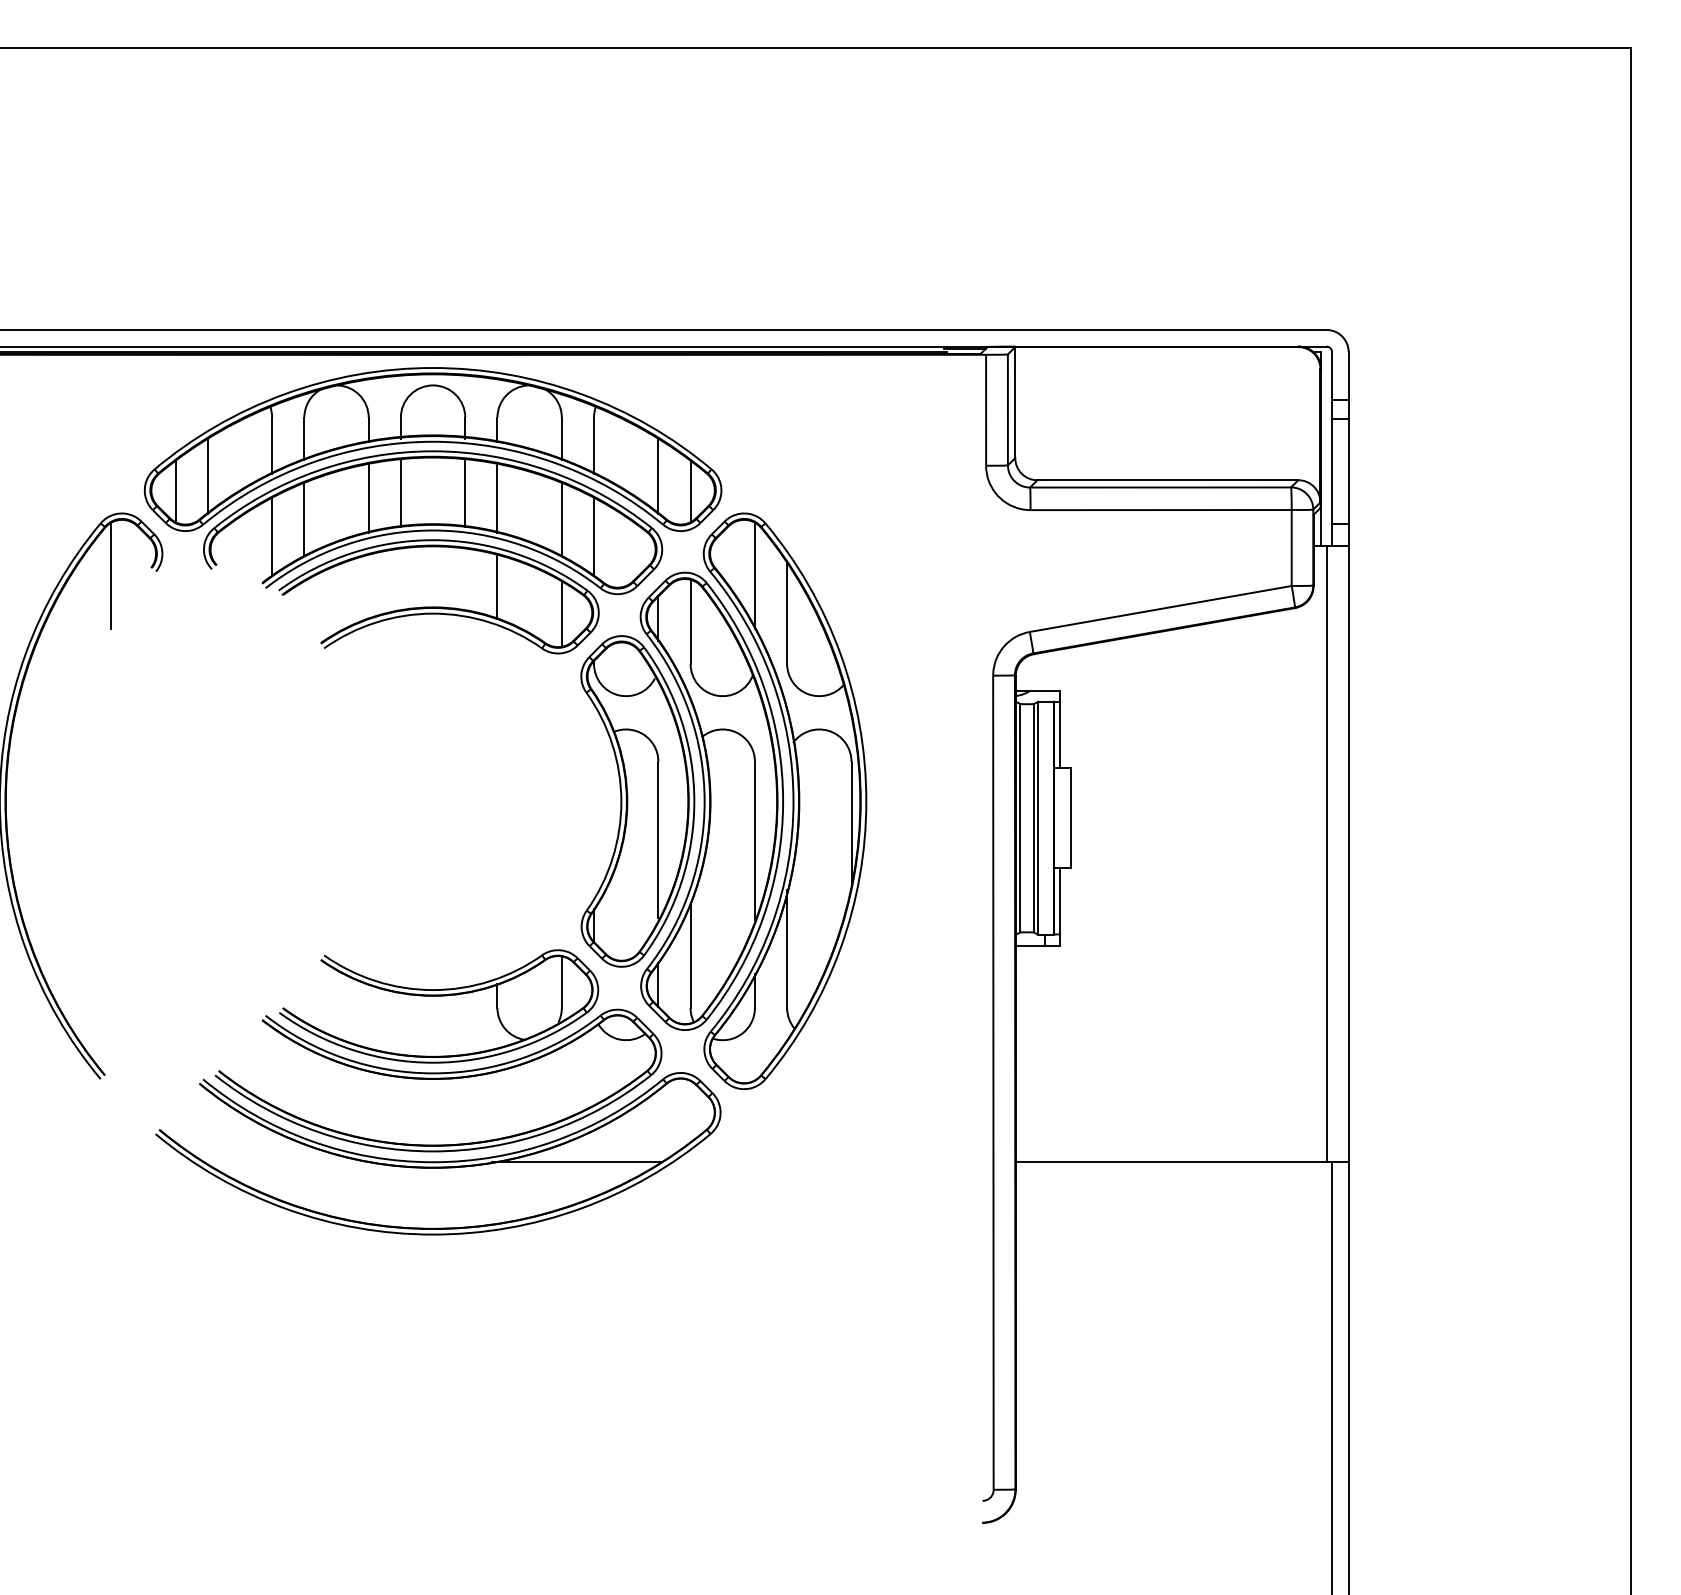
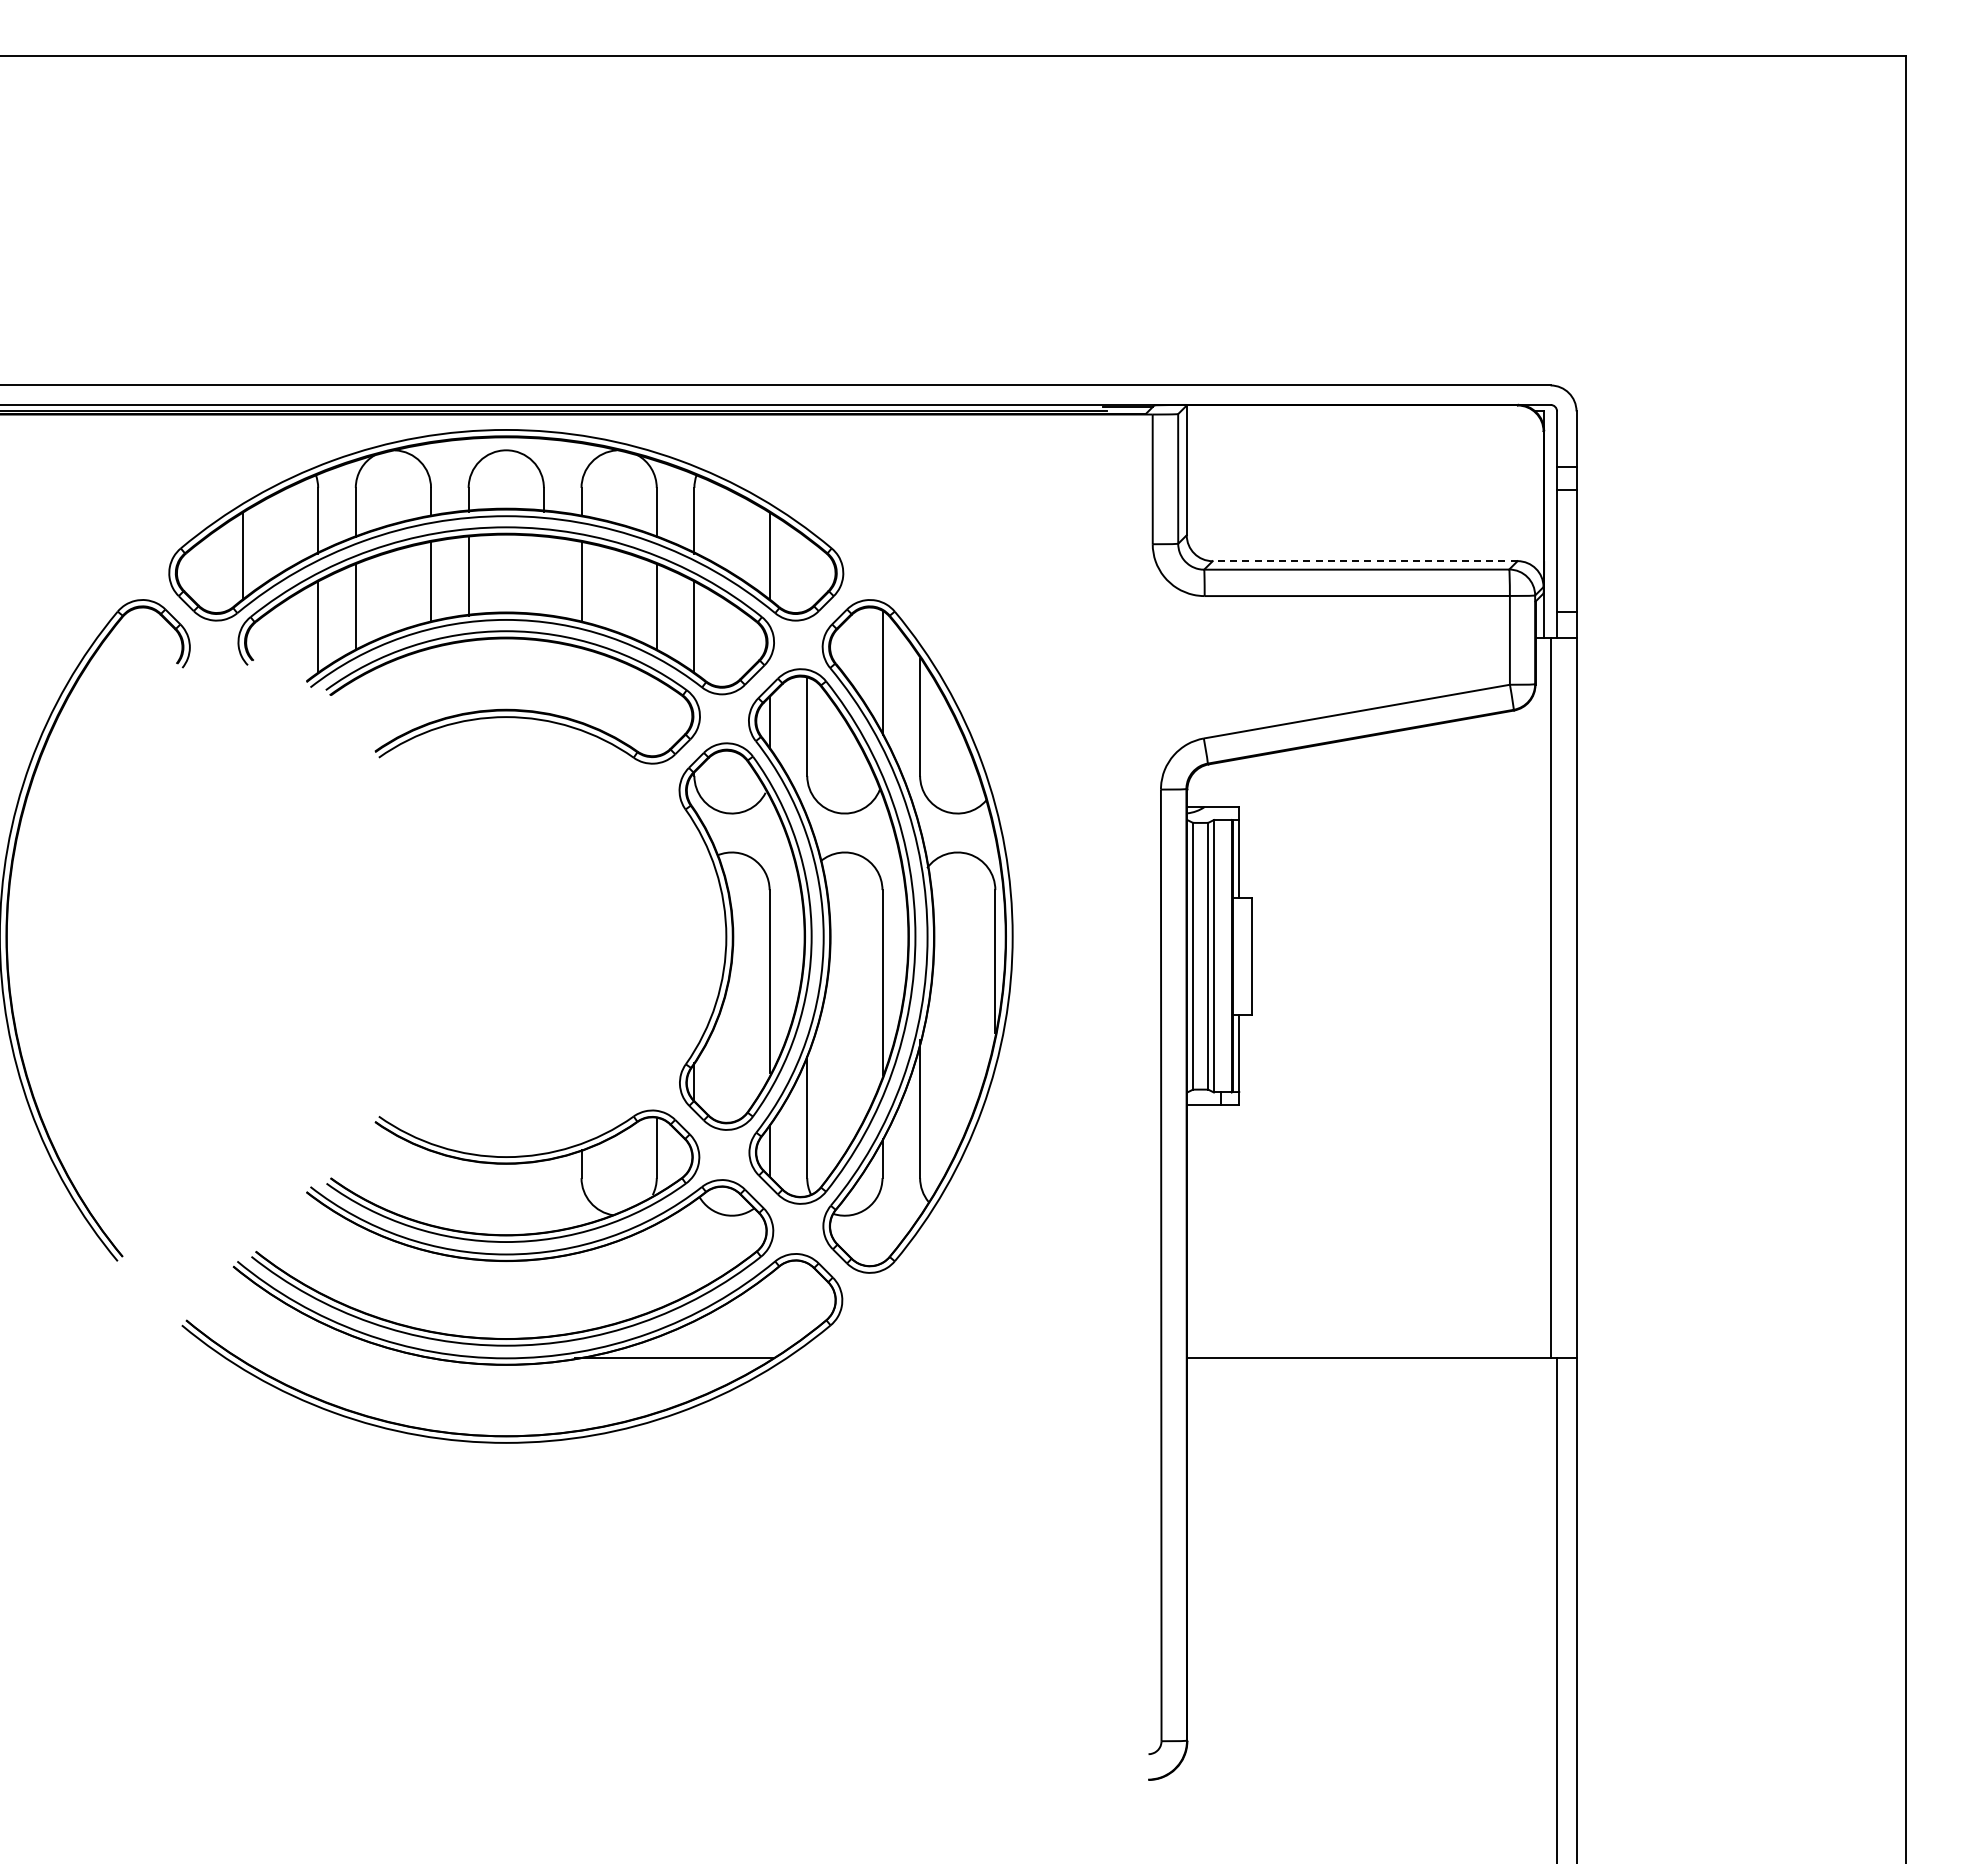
line: (1167, 480) -> (1364, 561), solid -> dashed
line: (175, 491) -> (205, 574), removed
line: (690, 491) -> (807, 574), removed
line: (464, 494) -> (543, 577), removed
line: (111, 575) -> (130, 672), removed
line: (497, 587) -> (581, 686), removed
line: (561, 614) -> (656, 718), removed

